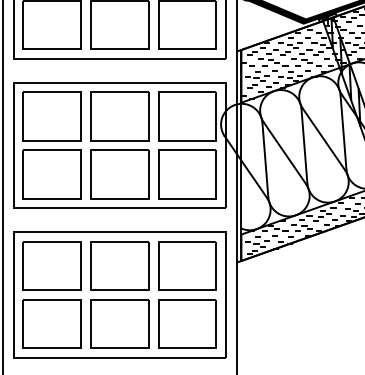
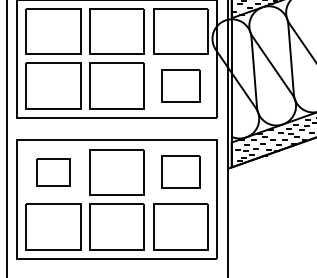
part: (187, 174) -> (180, 85), size x0.7
part: (51, 265) -> (52, 171), size x0.6
part: (187, 265) -> (180, 171), size x0.7

